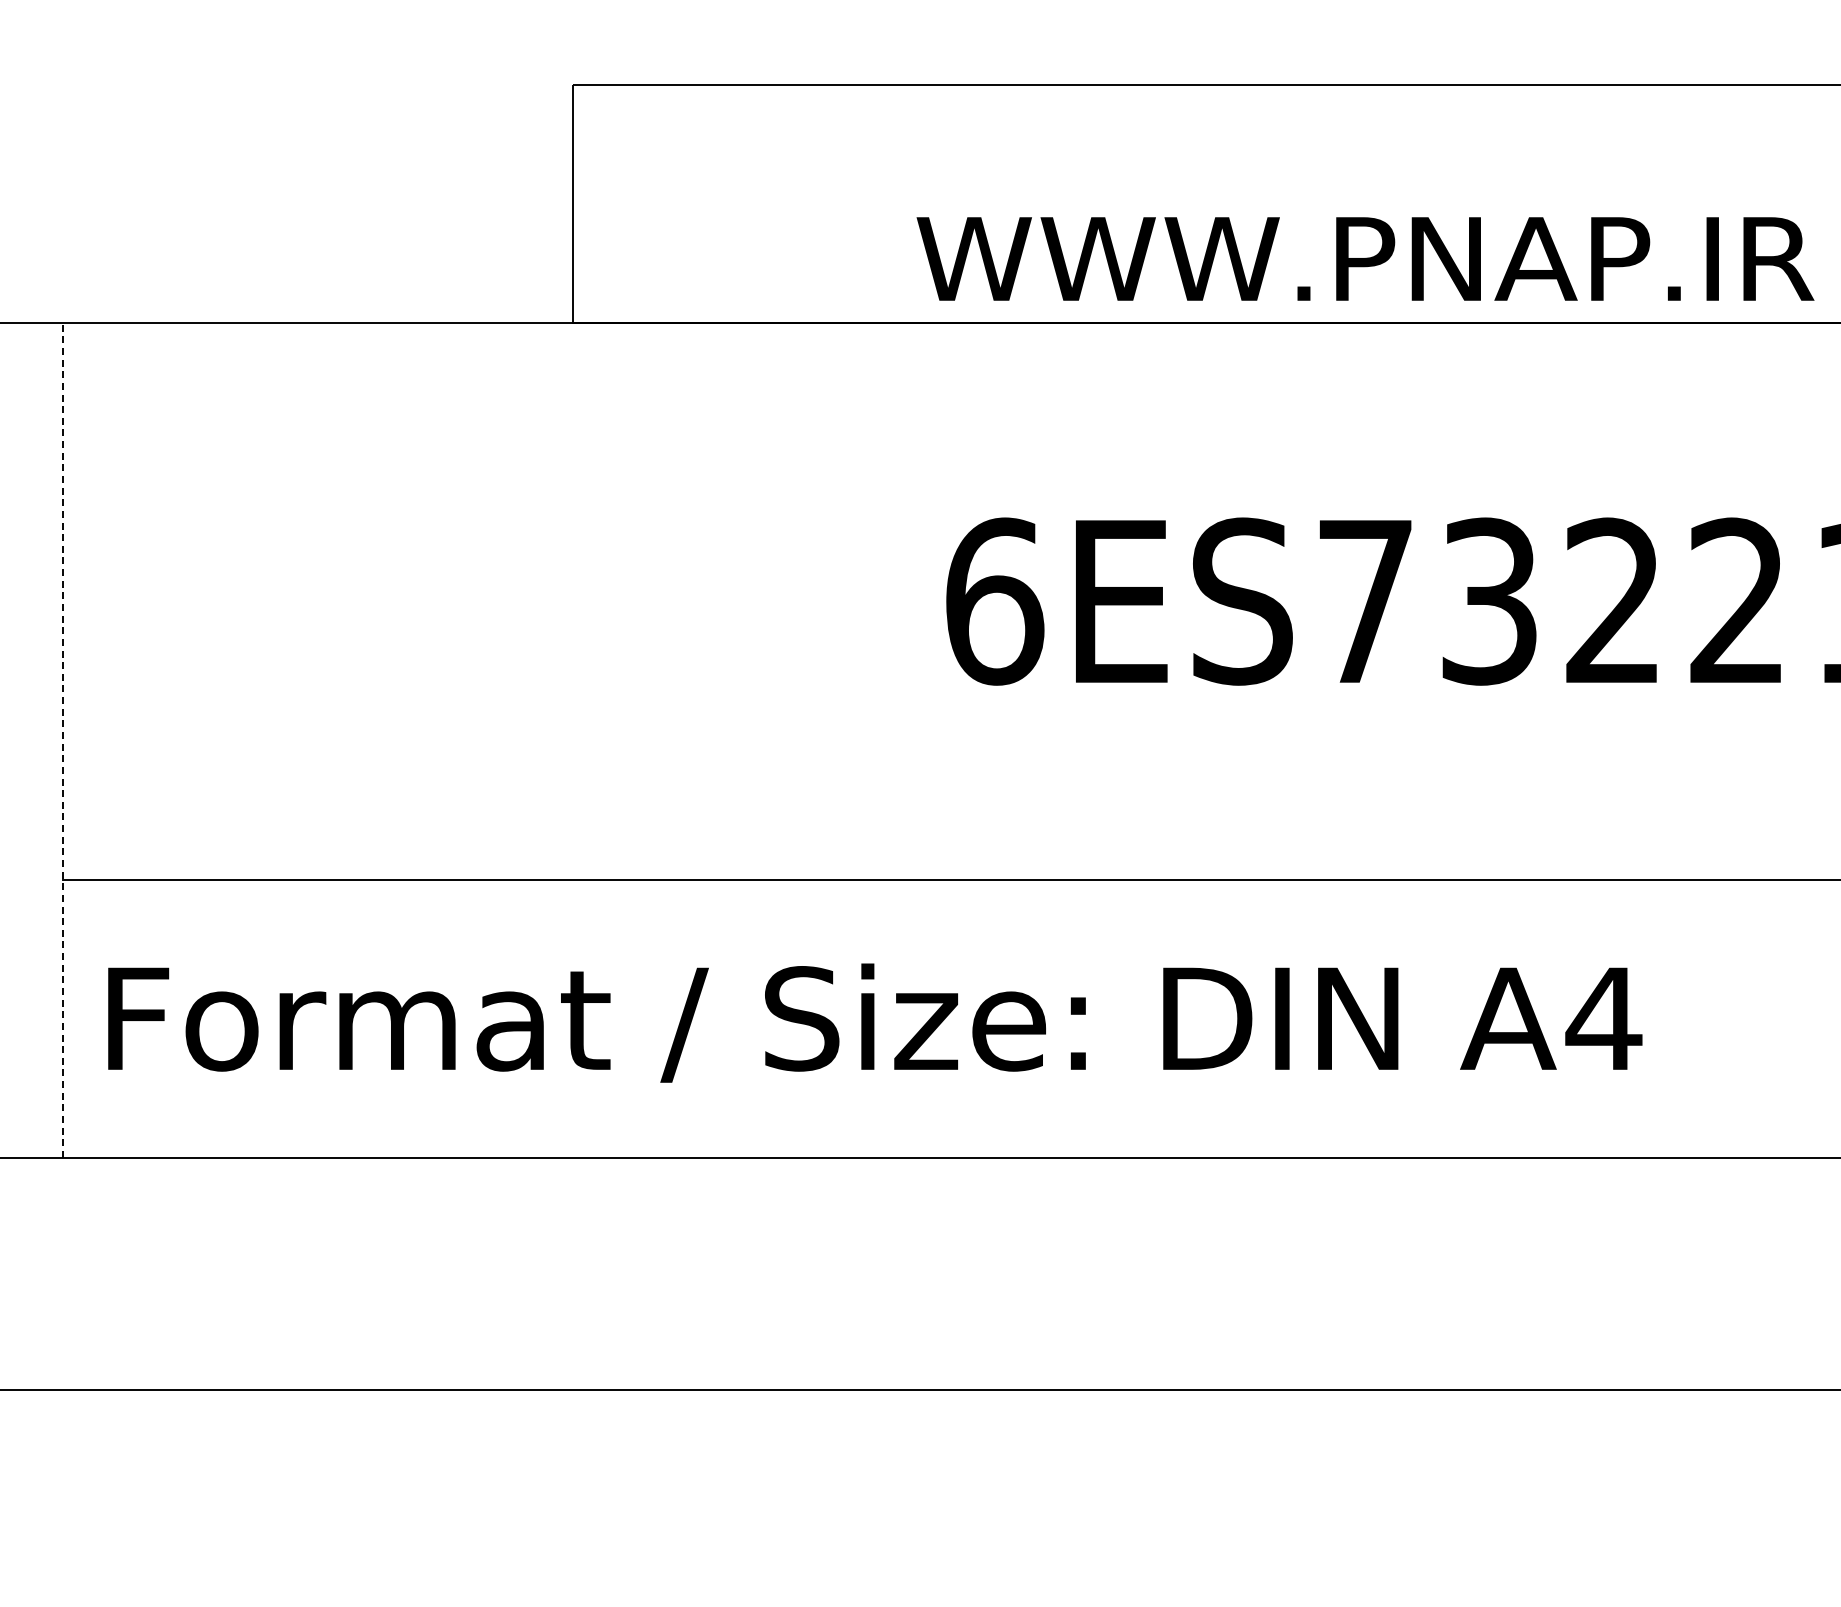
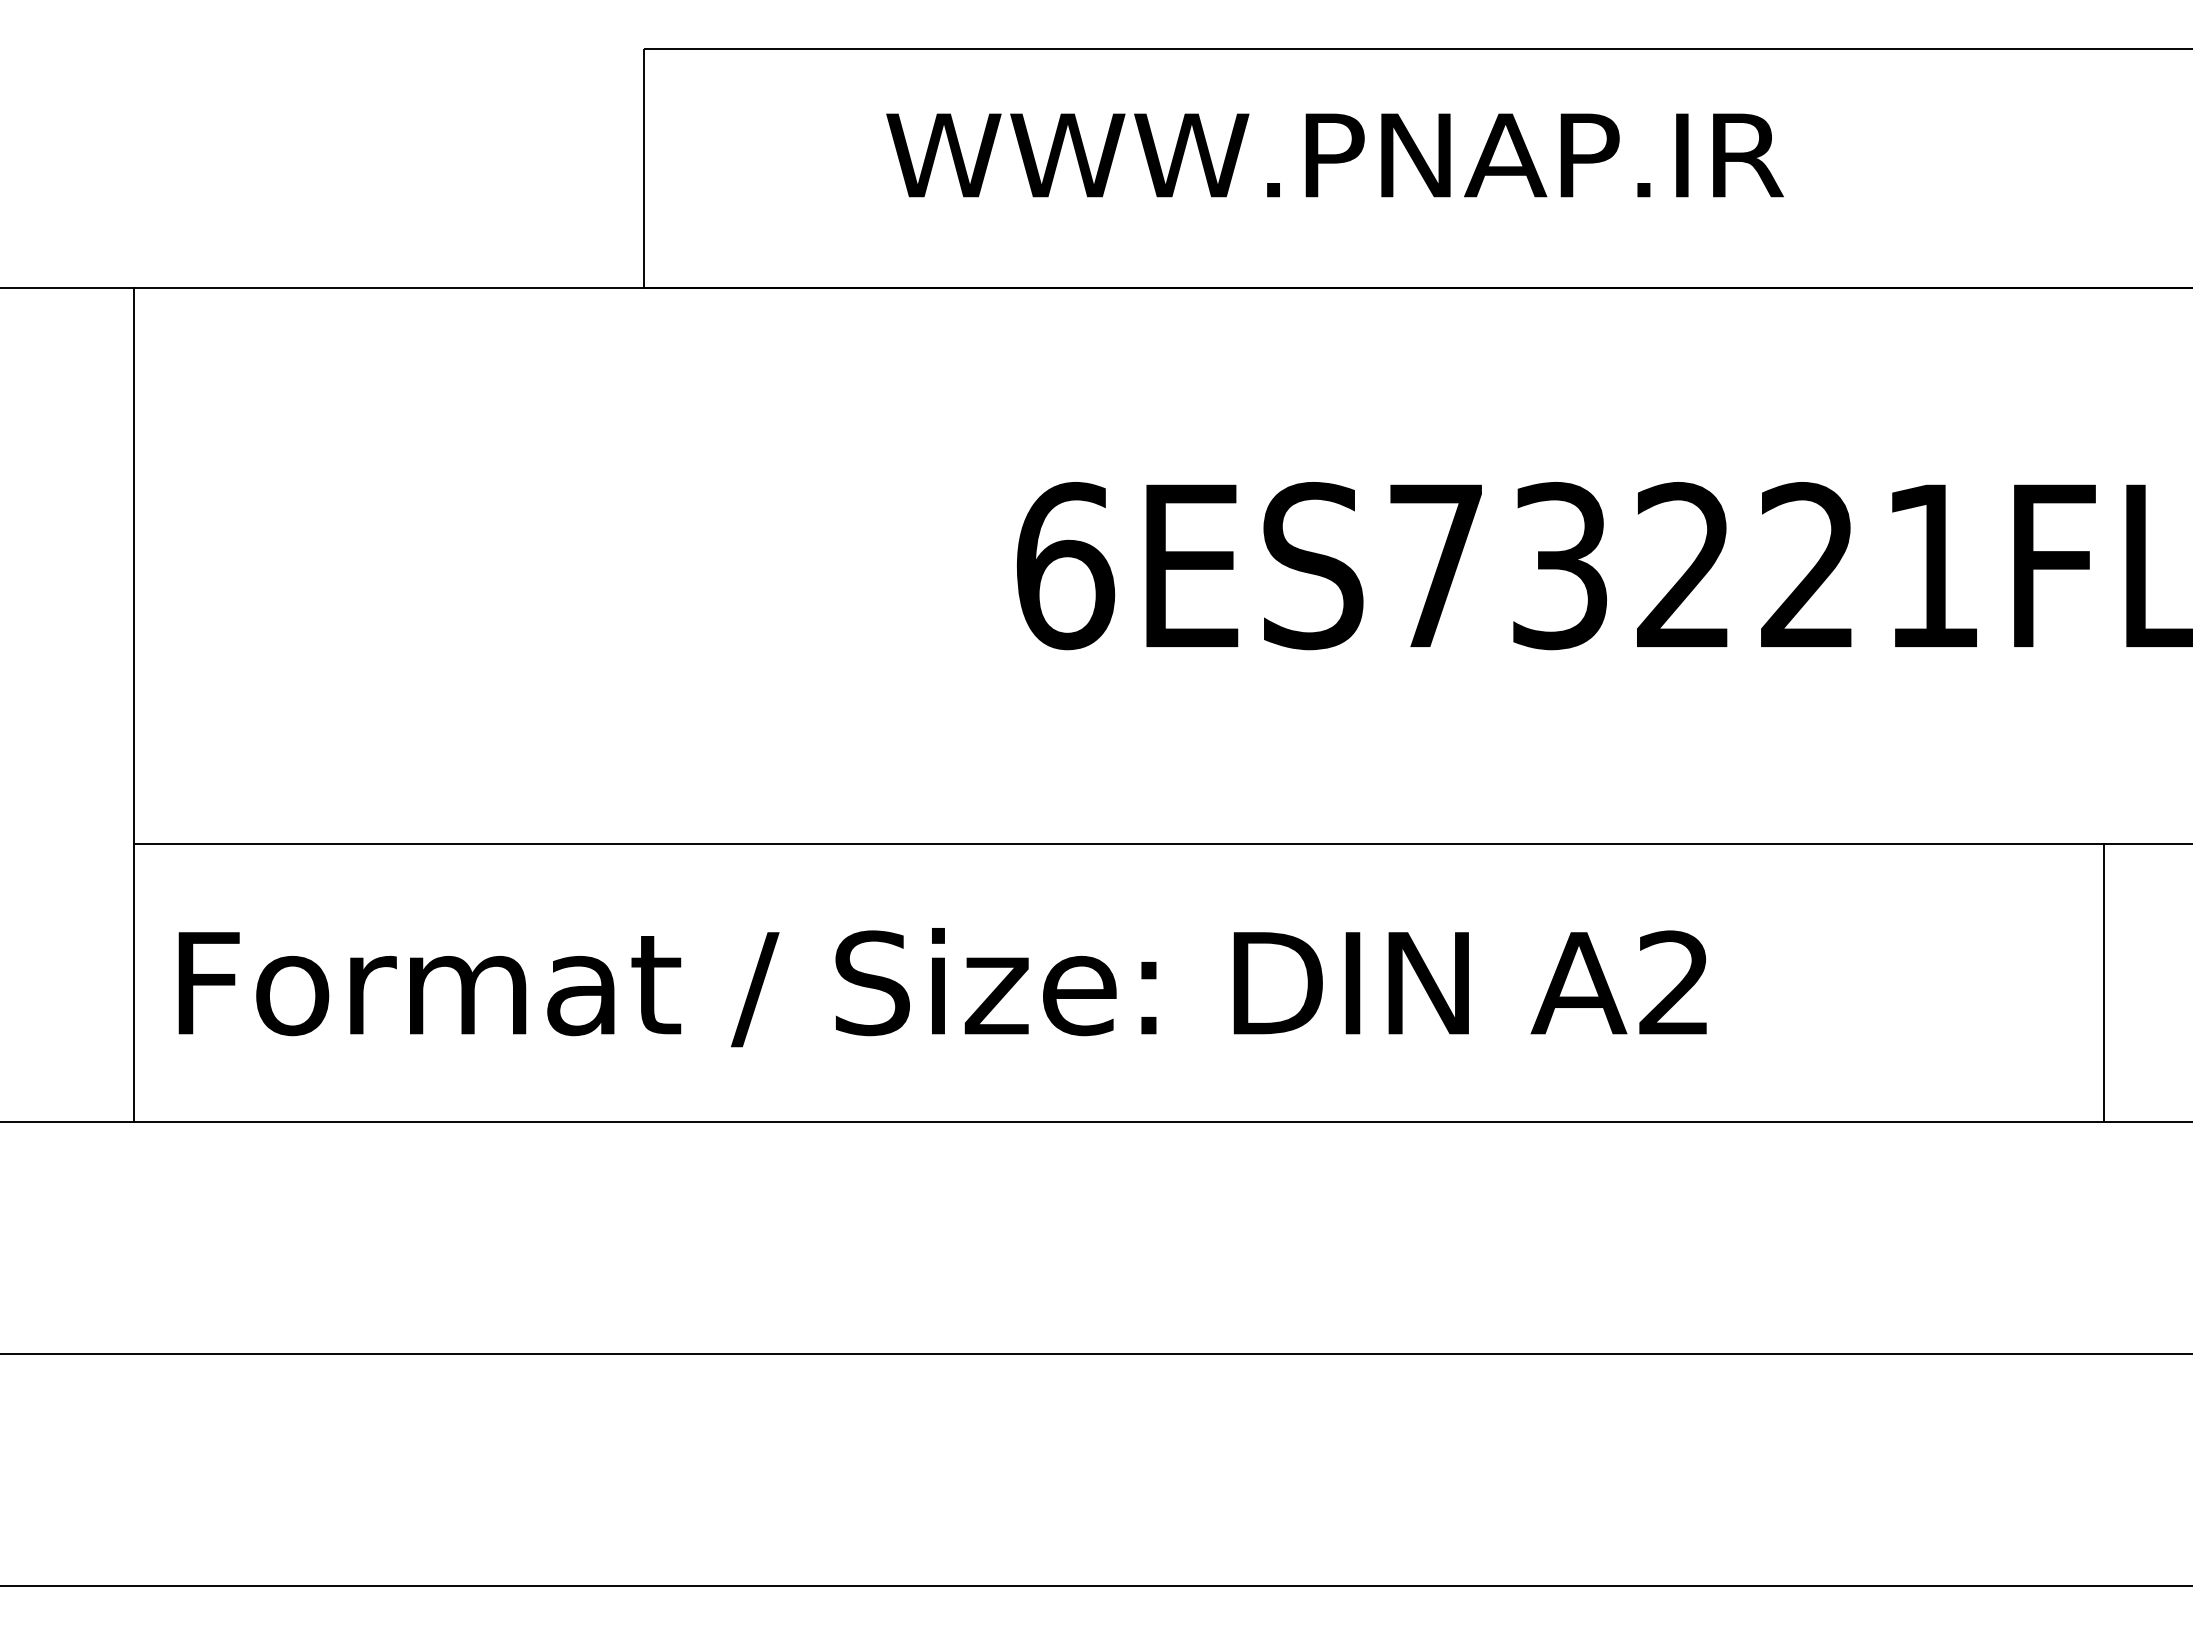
text: (1364, 259) -> (1334, 155), moved
line: (62, 740) -> (133, 704), dashed -> solid
text: (1603, 1018) -> (1674, 982), A4 -> A2

